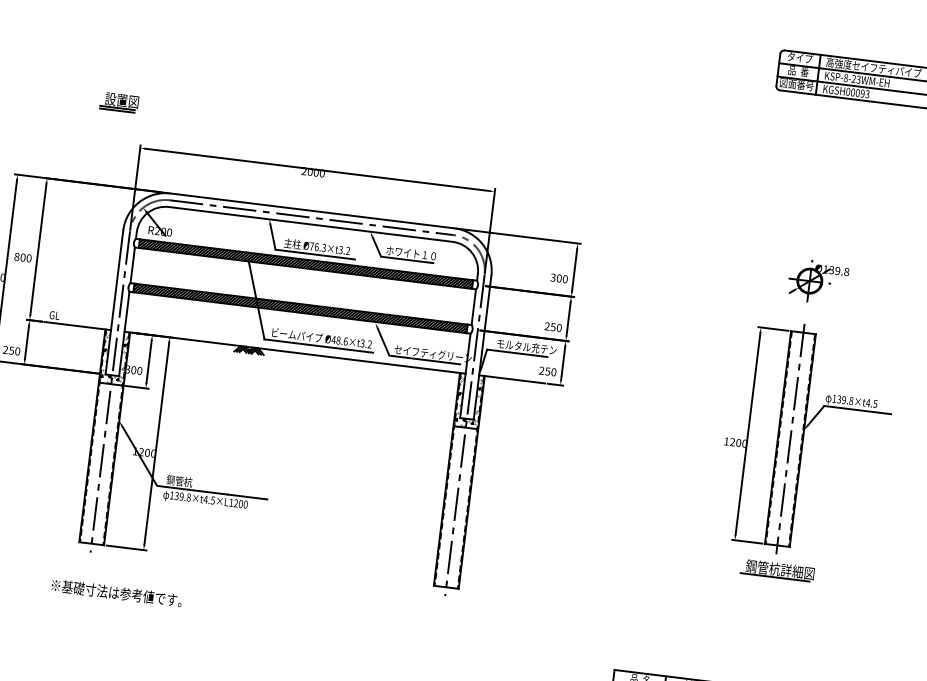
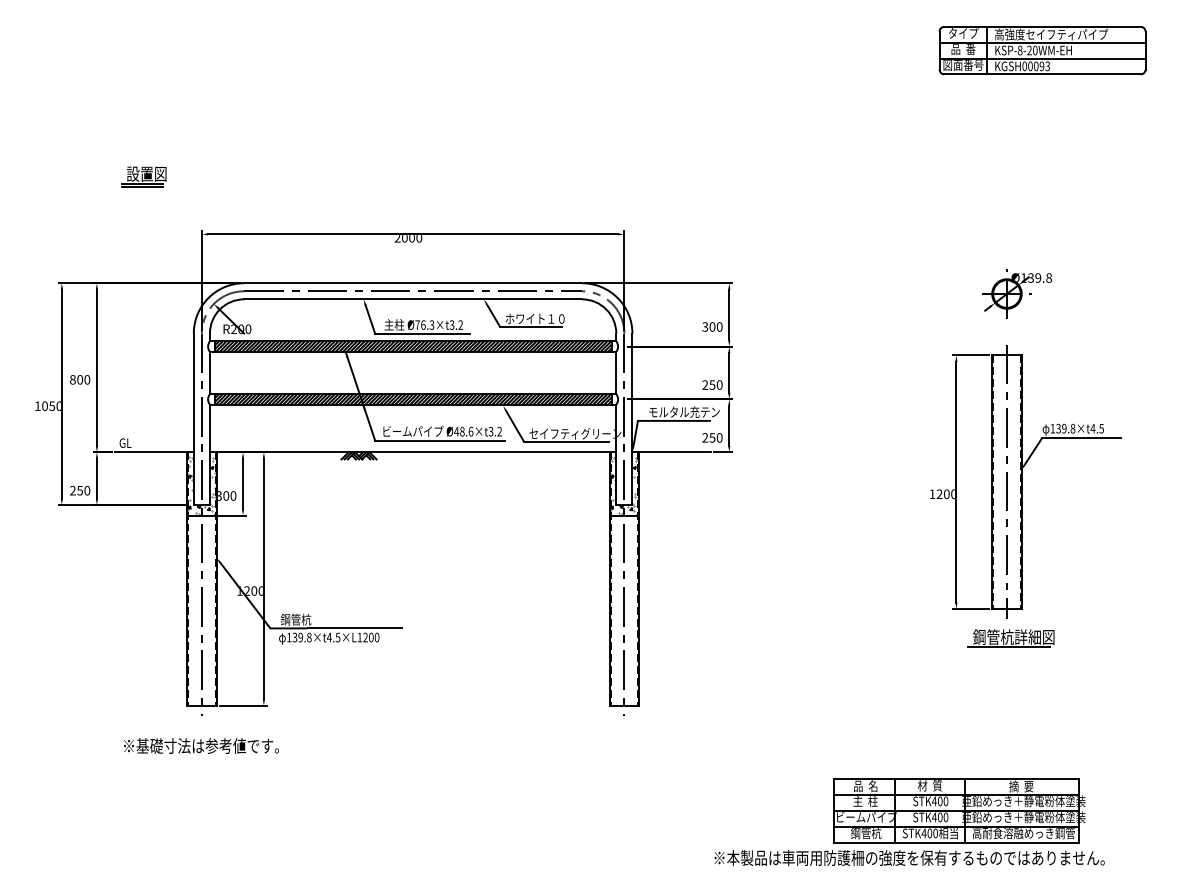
text: (858, 79) -> (1035, 50), KSP-8-23WM-EH -> KSP-8-20WM-EH
part: (119, 102) -> (143, 176), moved
text: (116, 592) -> (201, 745), moved

